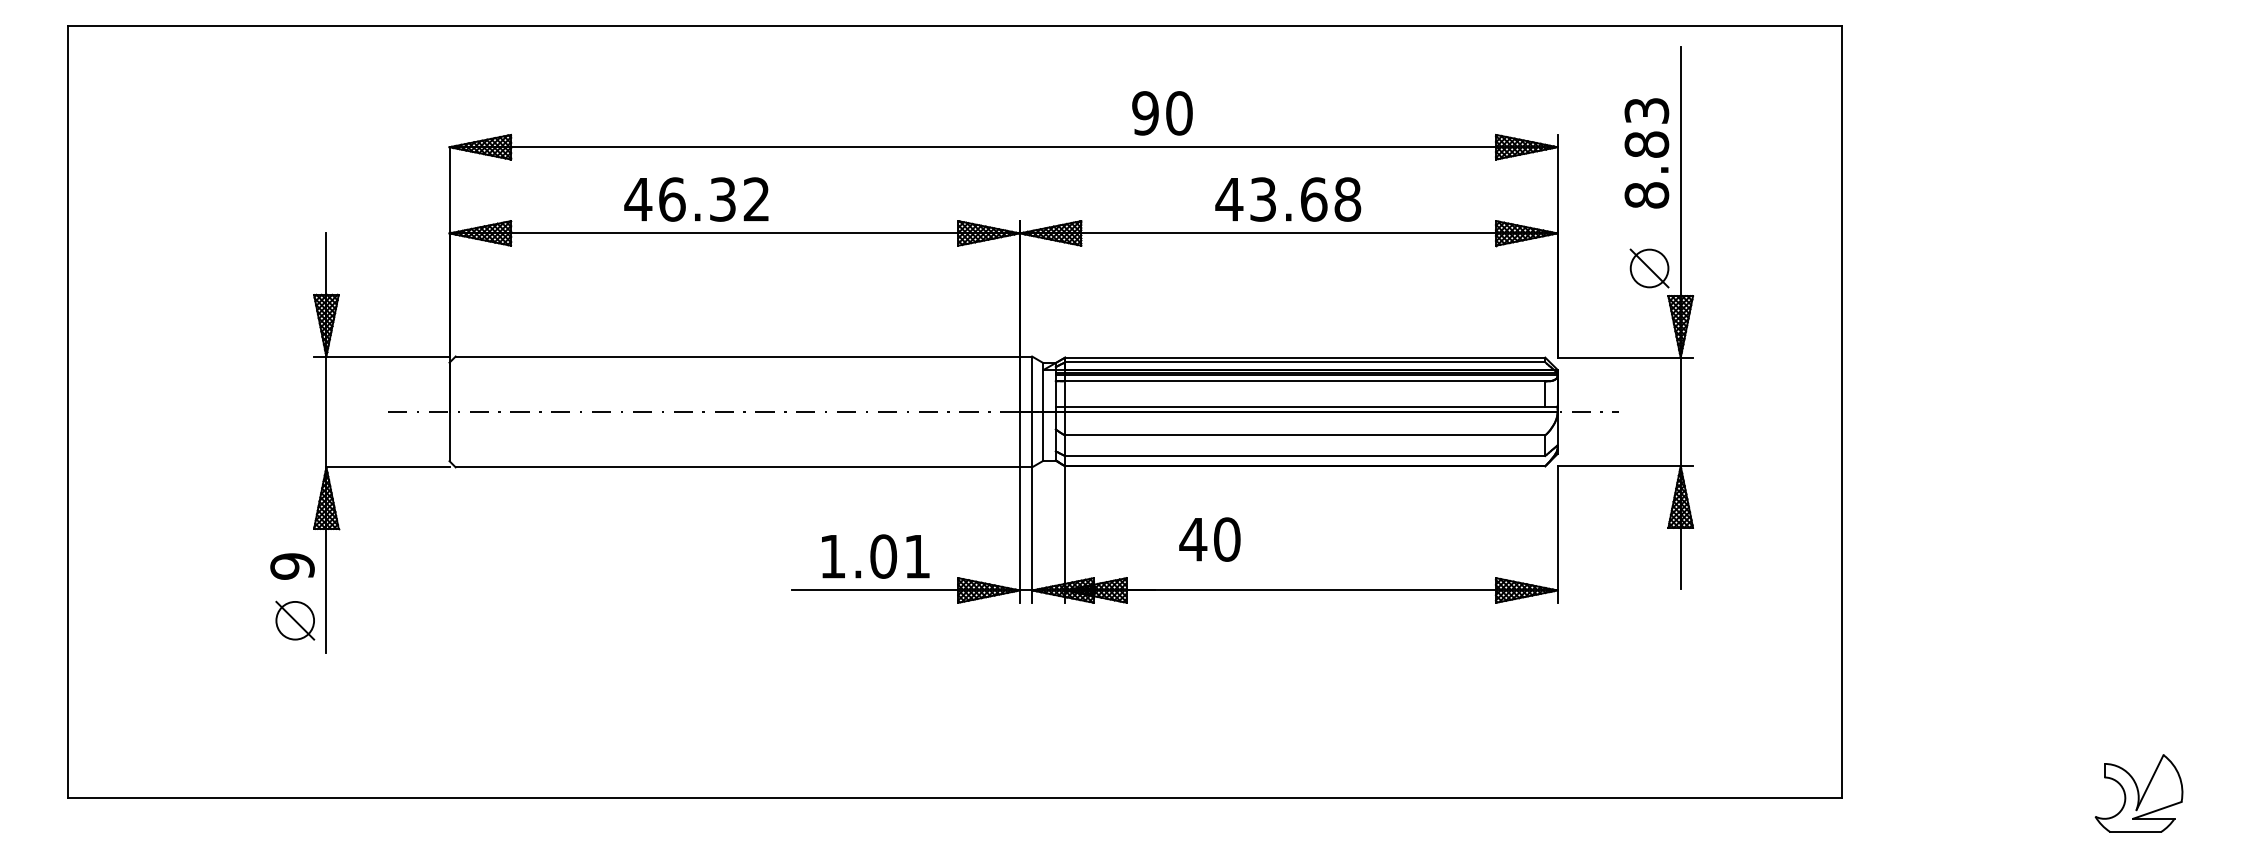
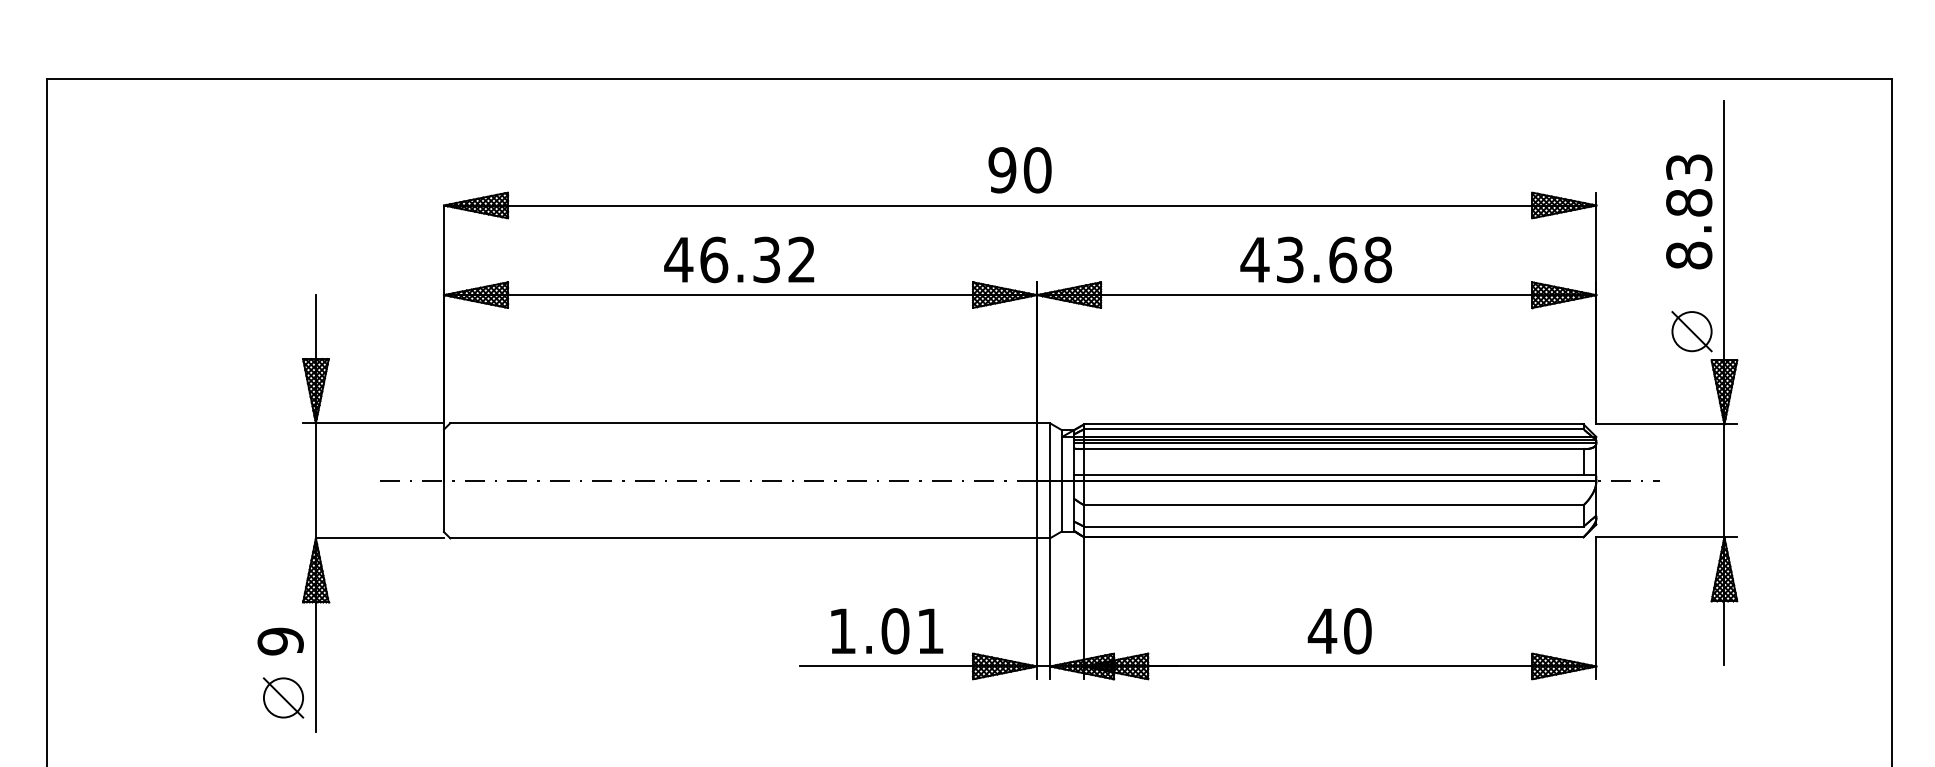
text: (1162, 113) -> (1020, 170), moved
text: (696, 199) -> (739, 259), moved
text: (1209, 539) -> (1339, 631), moved

